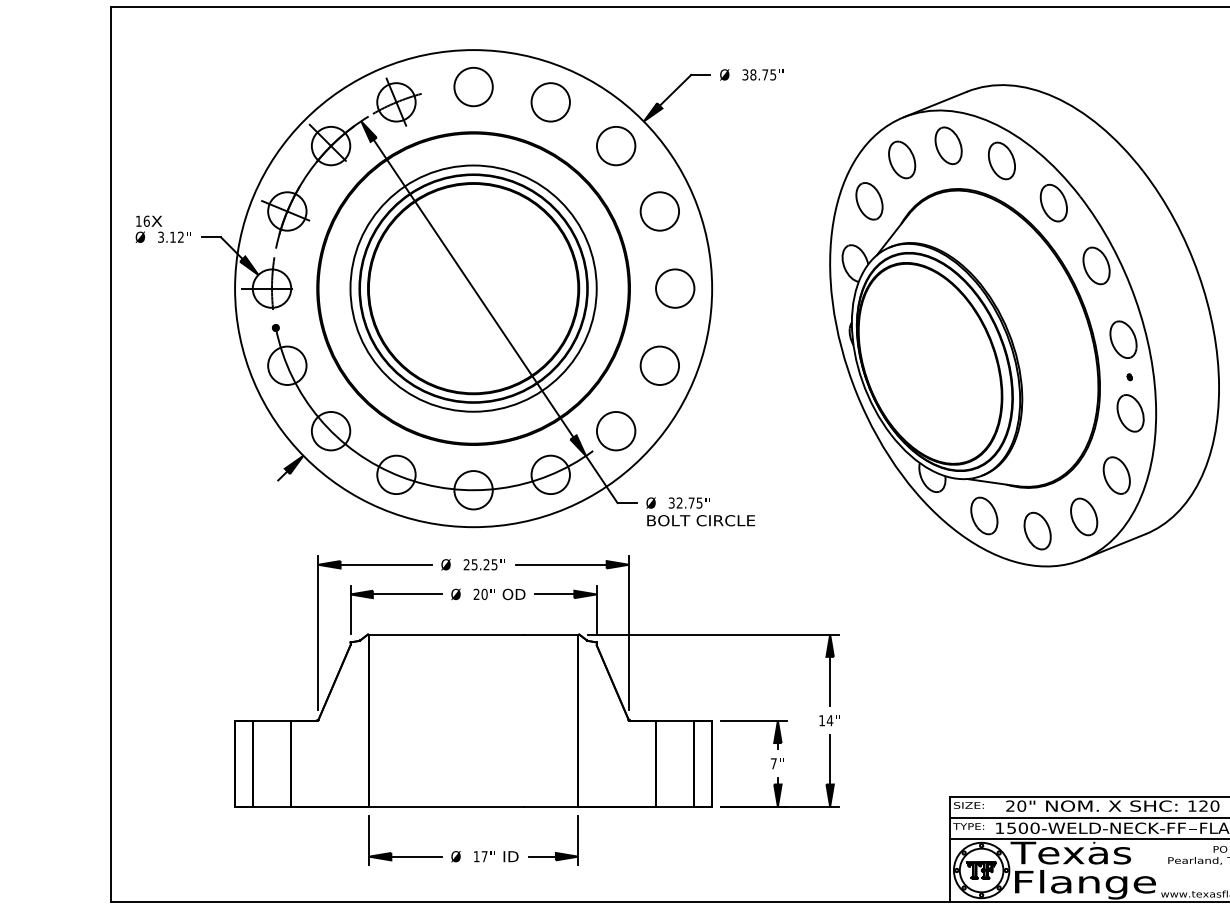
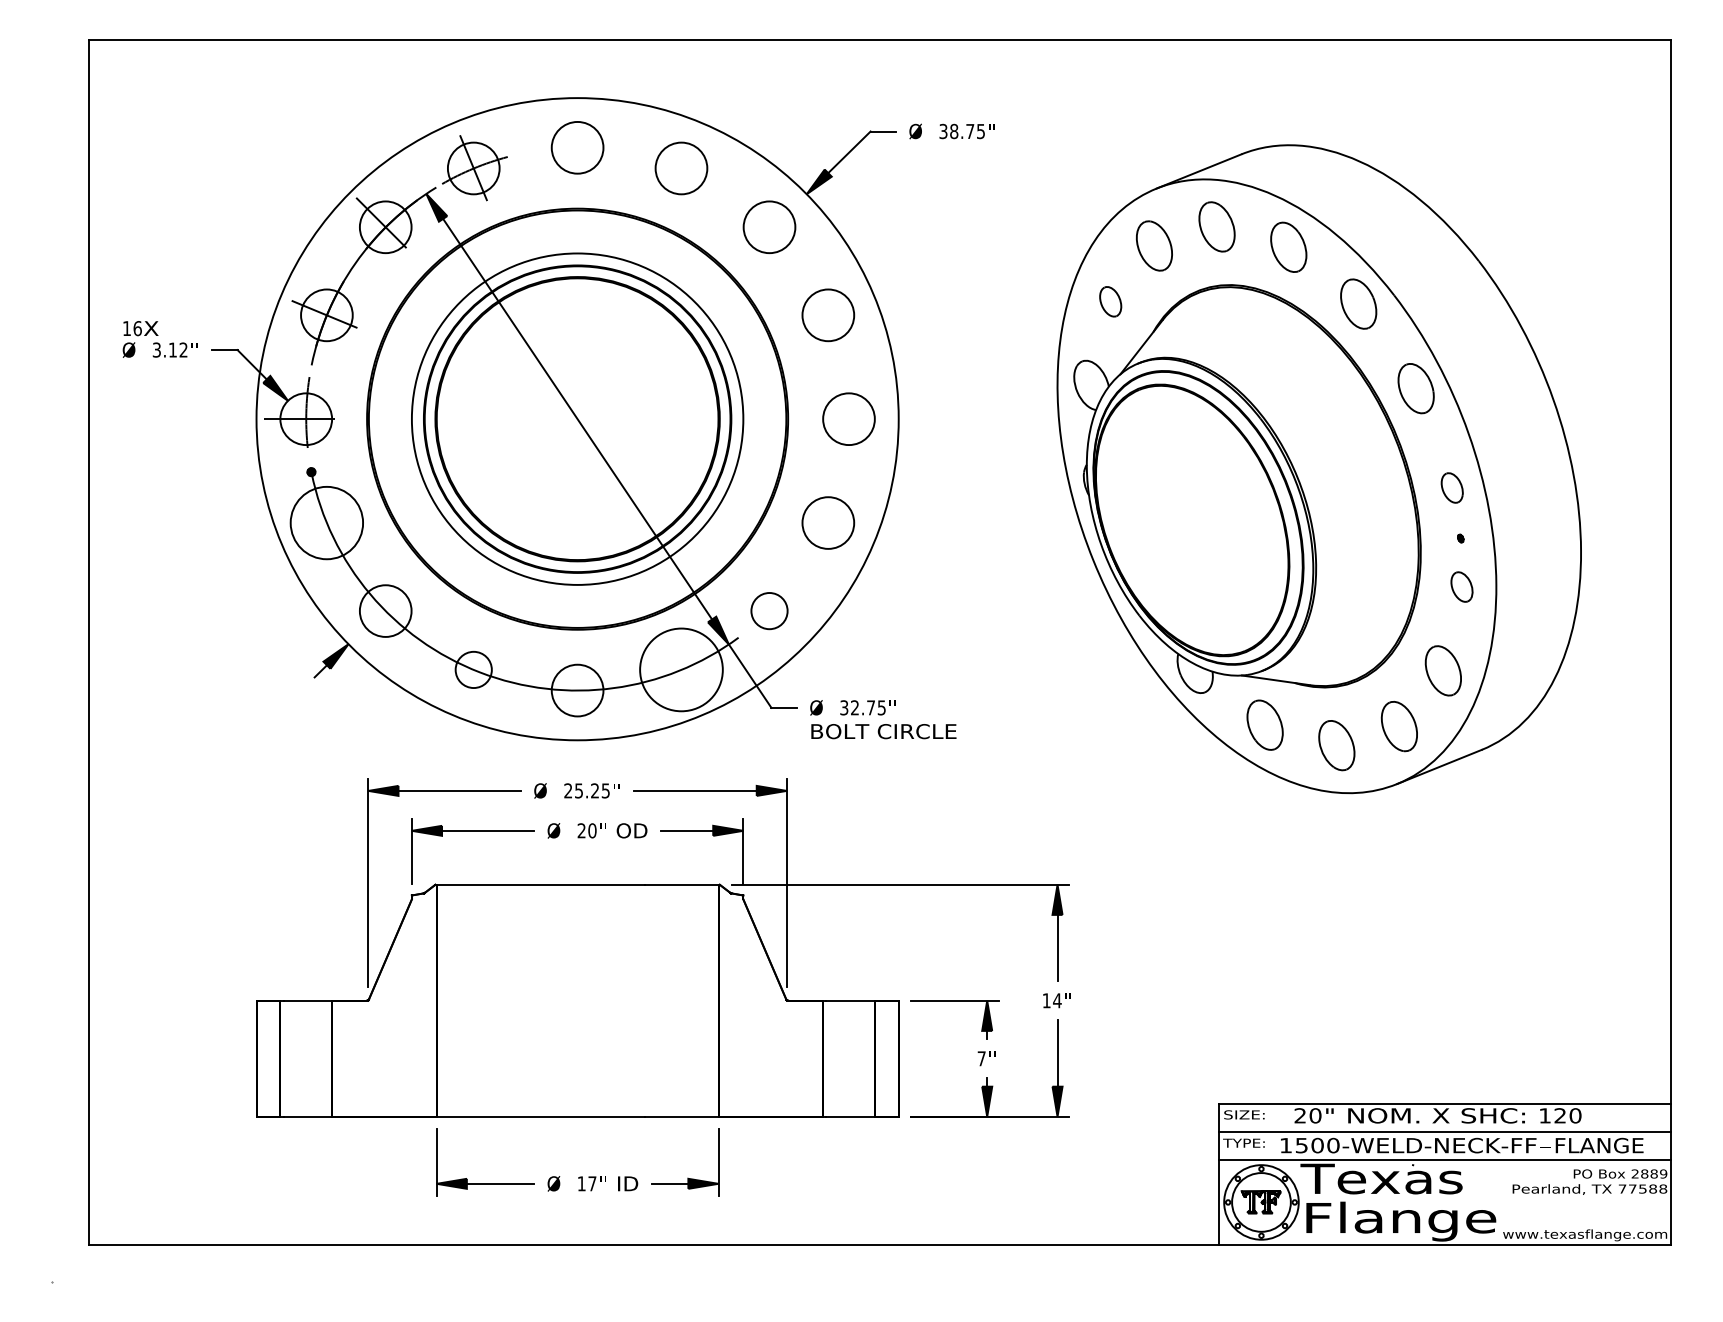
part: (869, 201) -> (1110, 301), size x0.6
part: (1122, 339) -> (1451, 487), size x0.6
circle: (287, 365) -> (326, 522), size x1.4
part: (1130, 412) -> (1461, 586), size x0.6
circle: (616, 430) -> (769, 610), size x0.7
circle: (396, 474) -> (473, 669), size x0.7
circle: (550, 474) -> (681, 669), size x1.6

